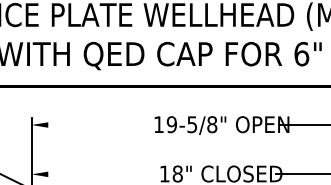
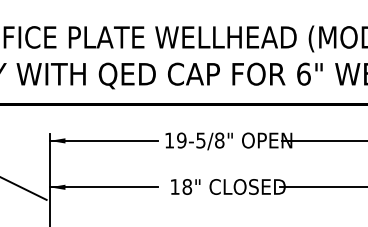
line: (88, 124) -> (103, 140), added
line: (88, 174) -> (103, 187), added

